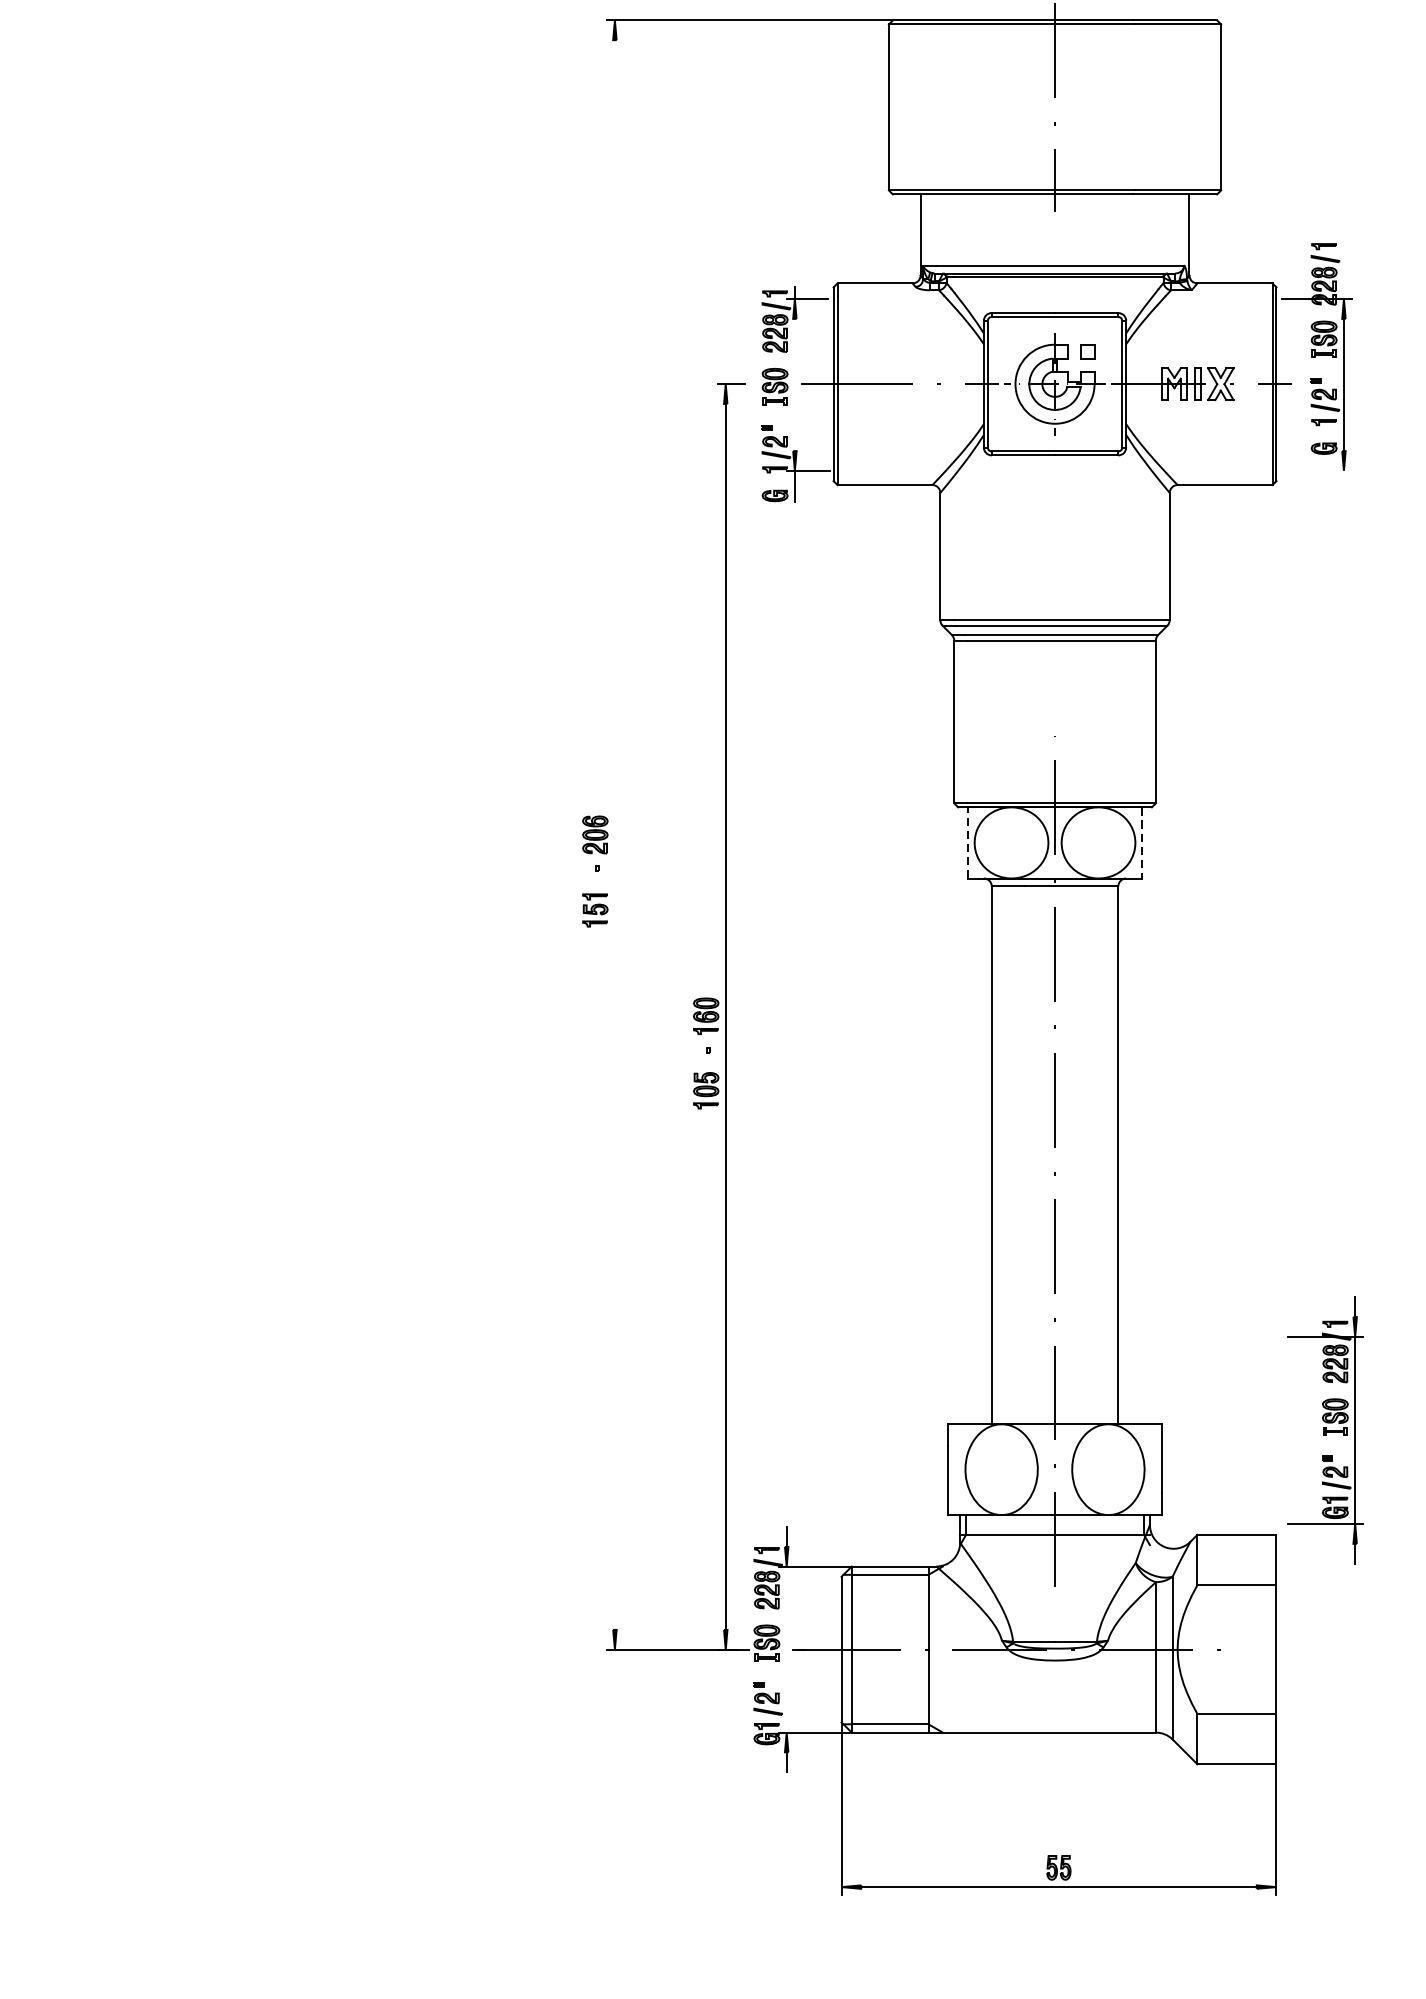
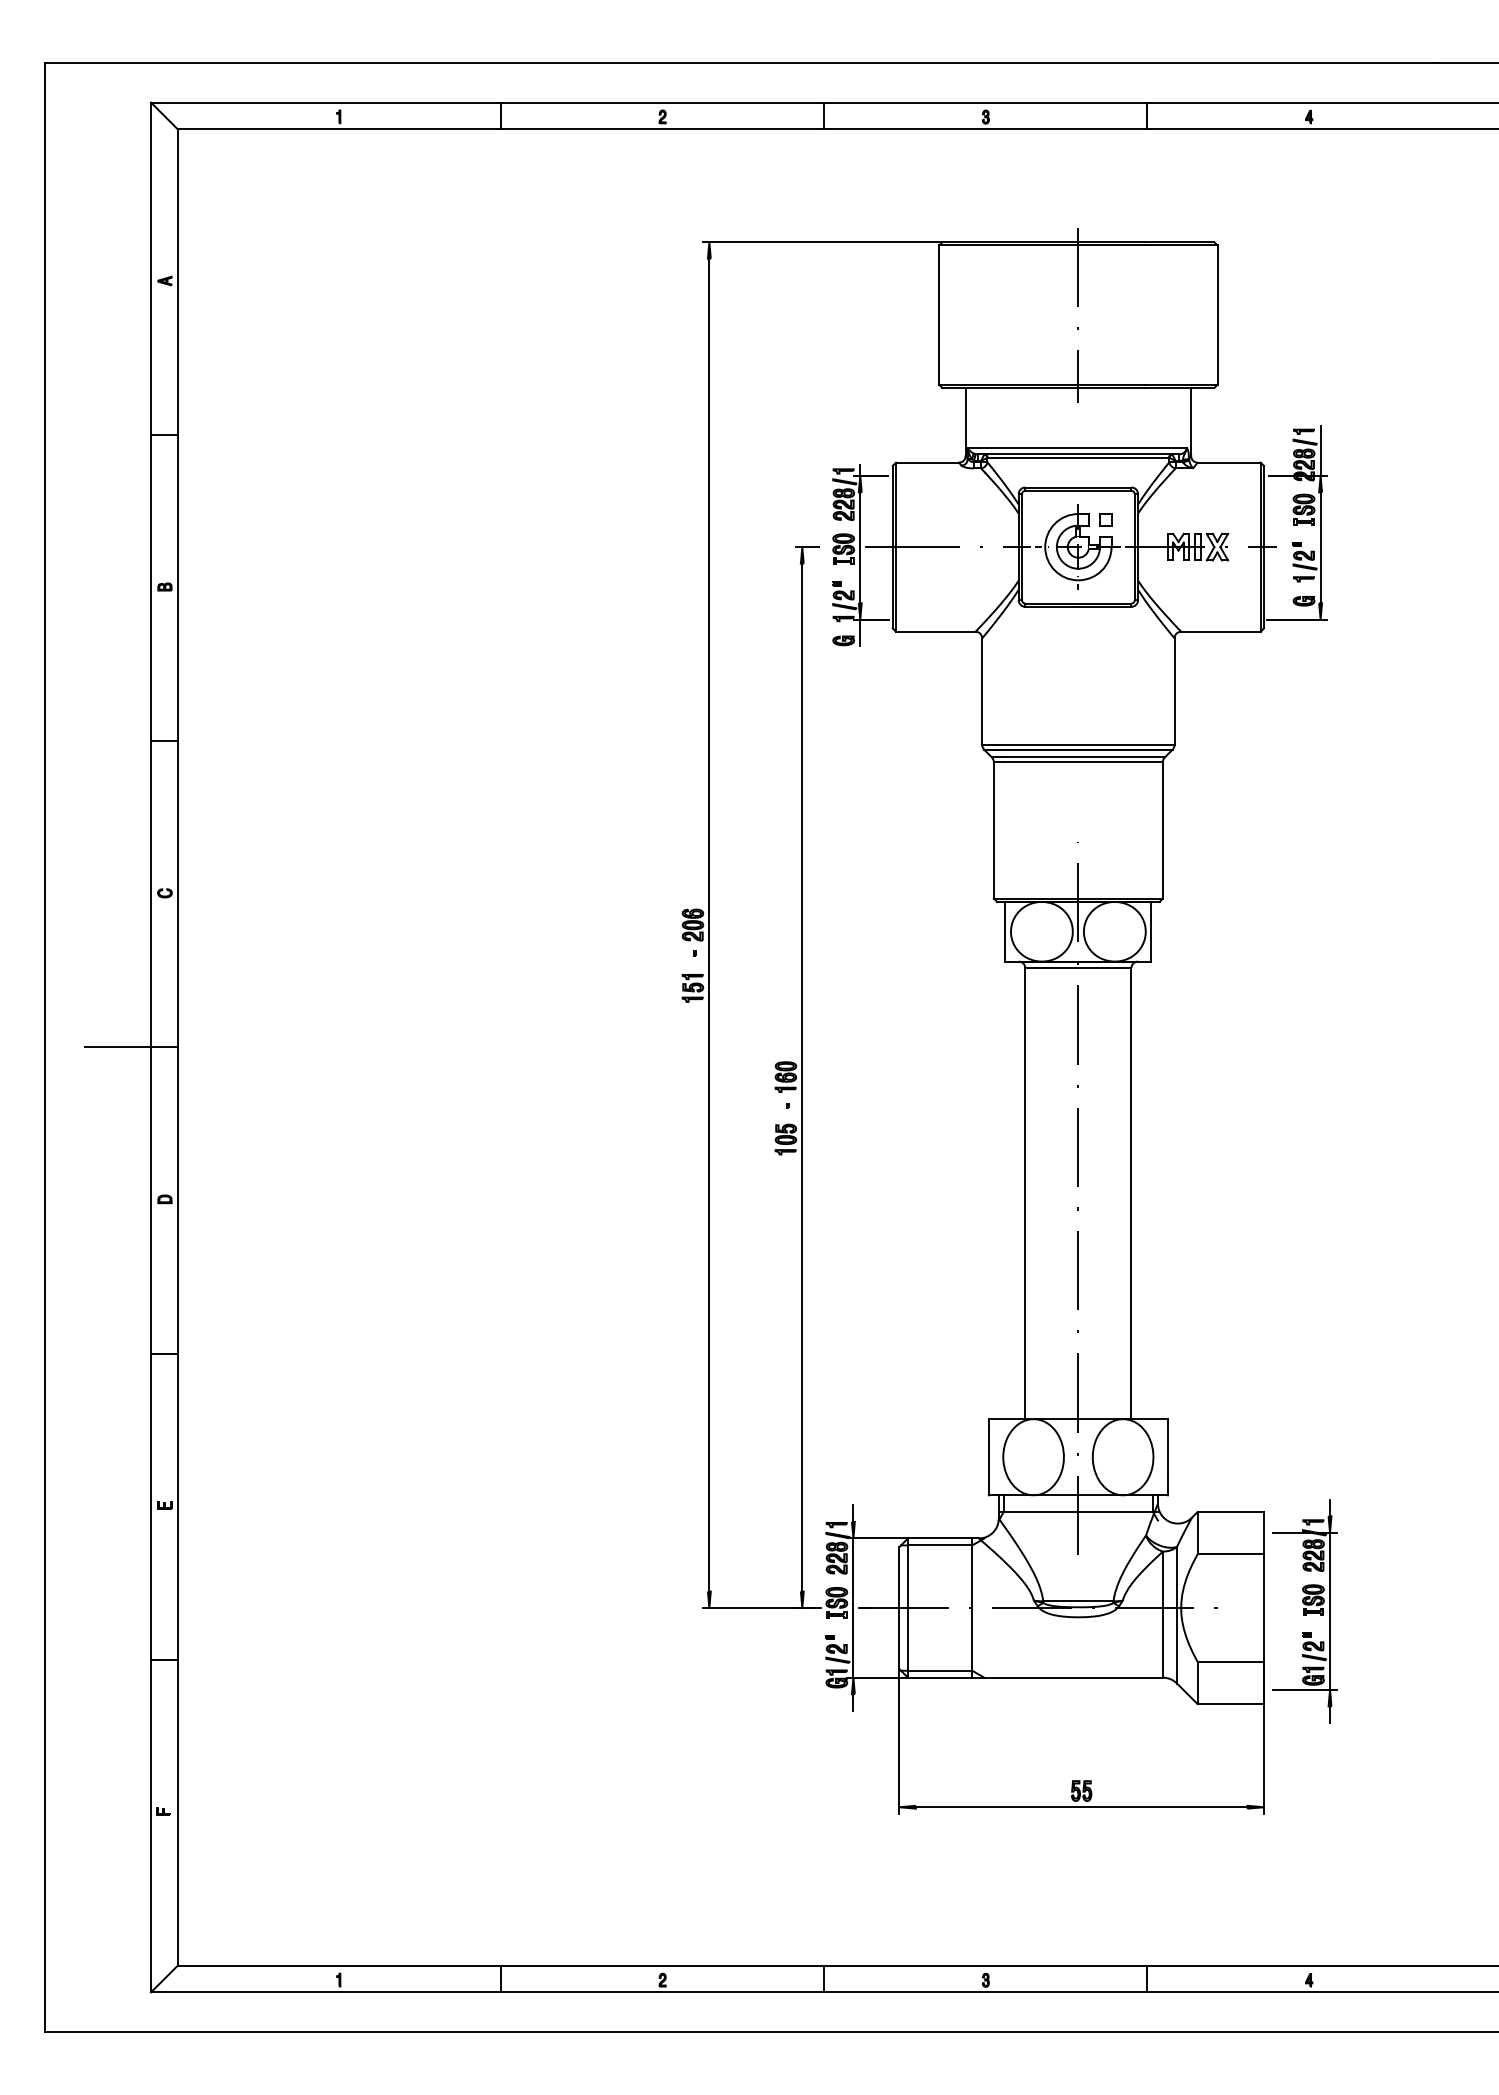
line: (1343, 268) -> (1320, 450), added
line: (795, 384) -> (860, 547), added
line: (1316, 470) -> (1297, 619), added
line: (615, 834) -> (709, 924), added
line: (968, 842) -> (1005, 931), dashed -> solid
line: (1142, 842) -> (1151, 931), dashed -> solid
part: (1324, 1430) -> (1304, 1611), moved
line: (786, 1648) -> (853, 1607), added

